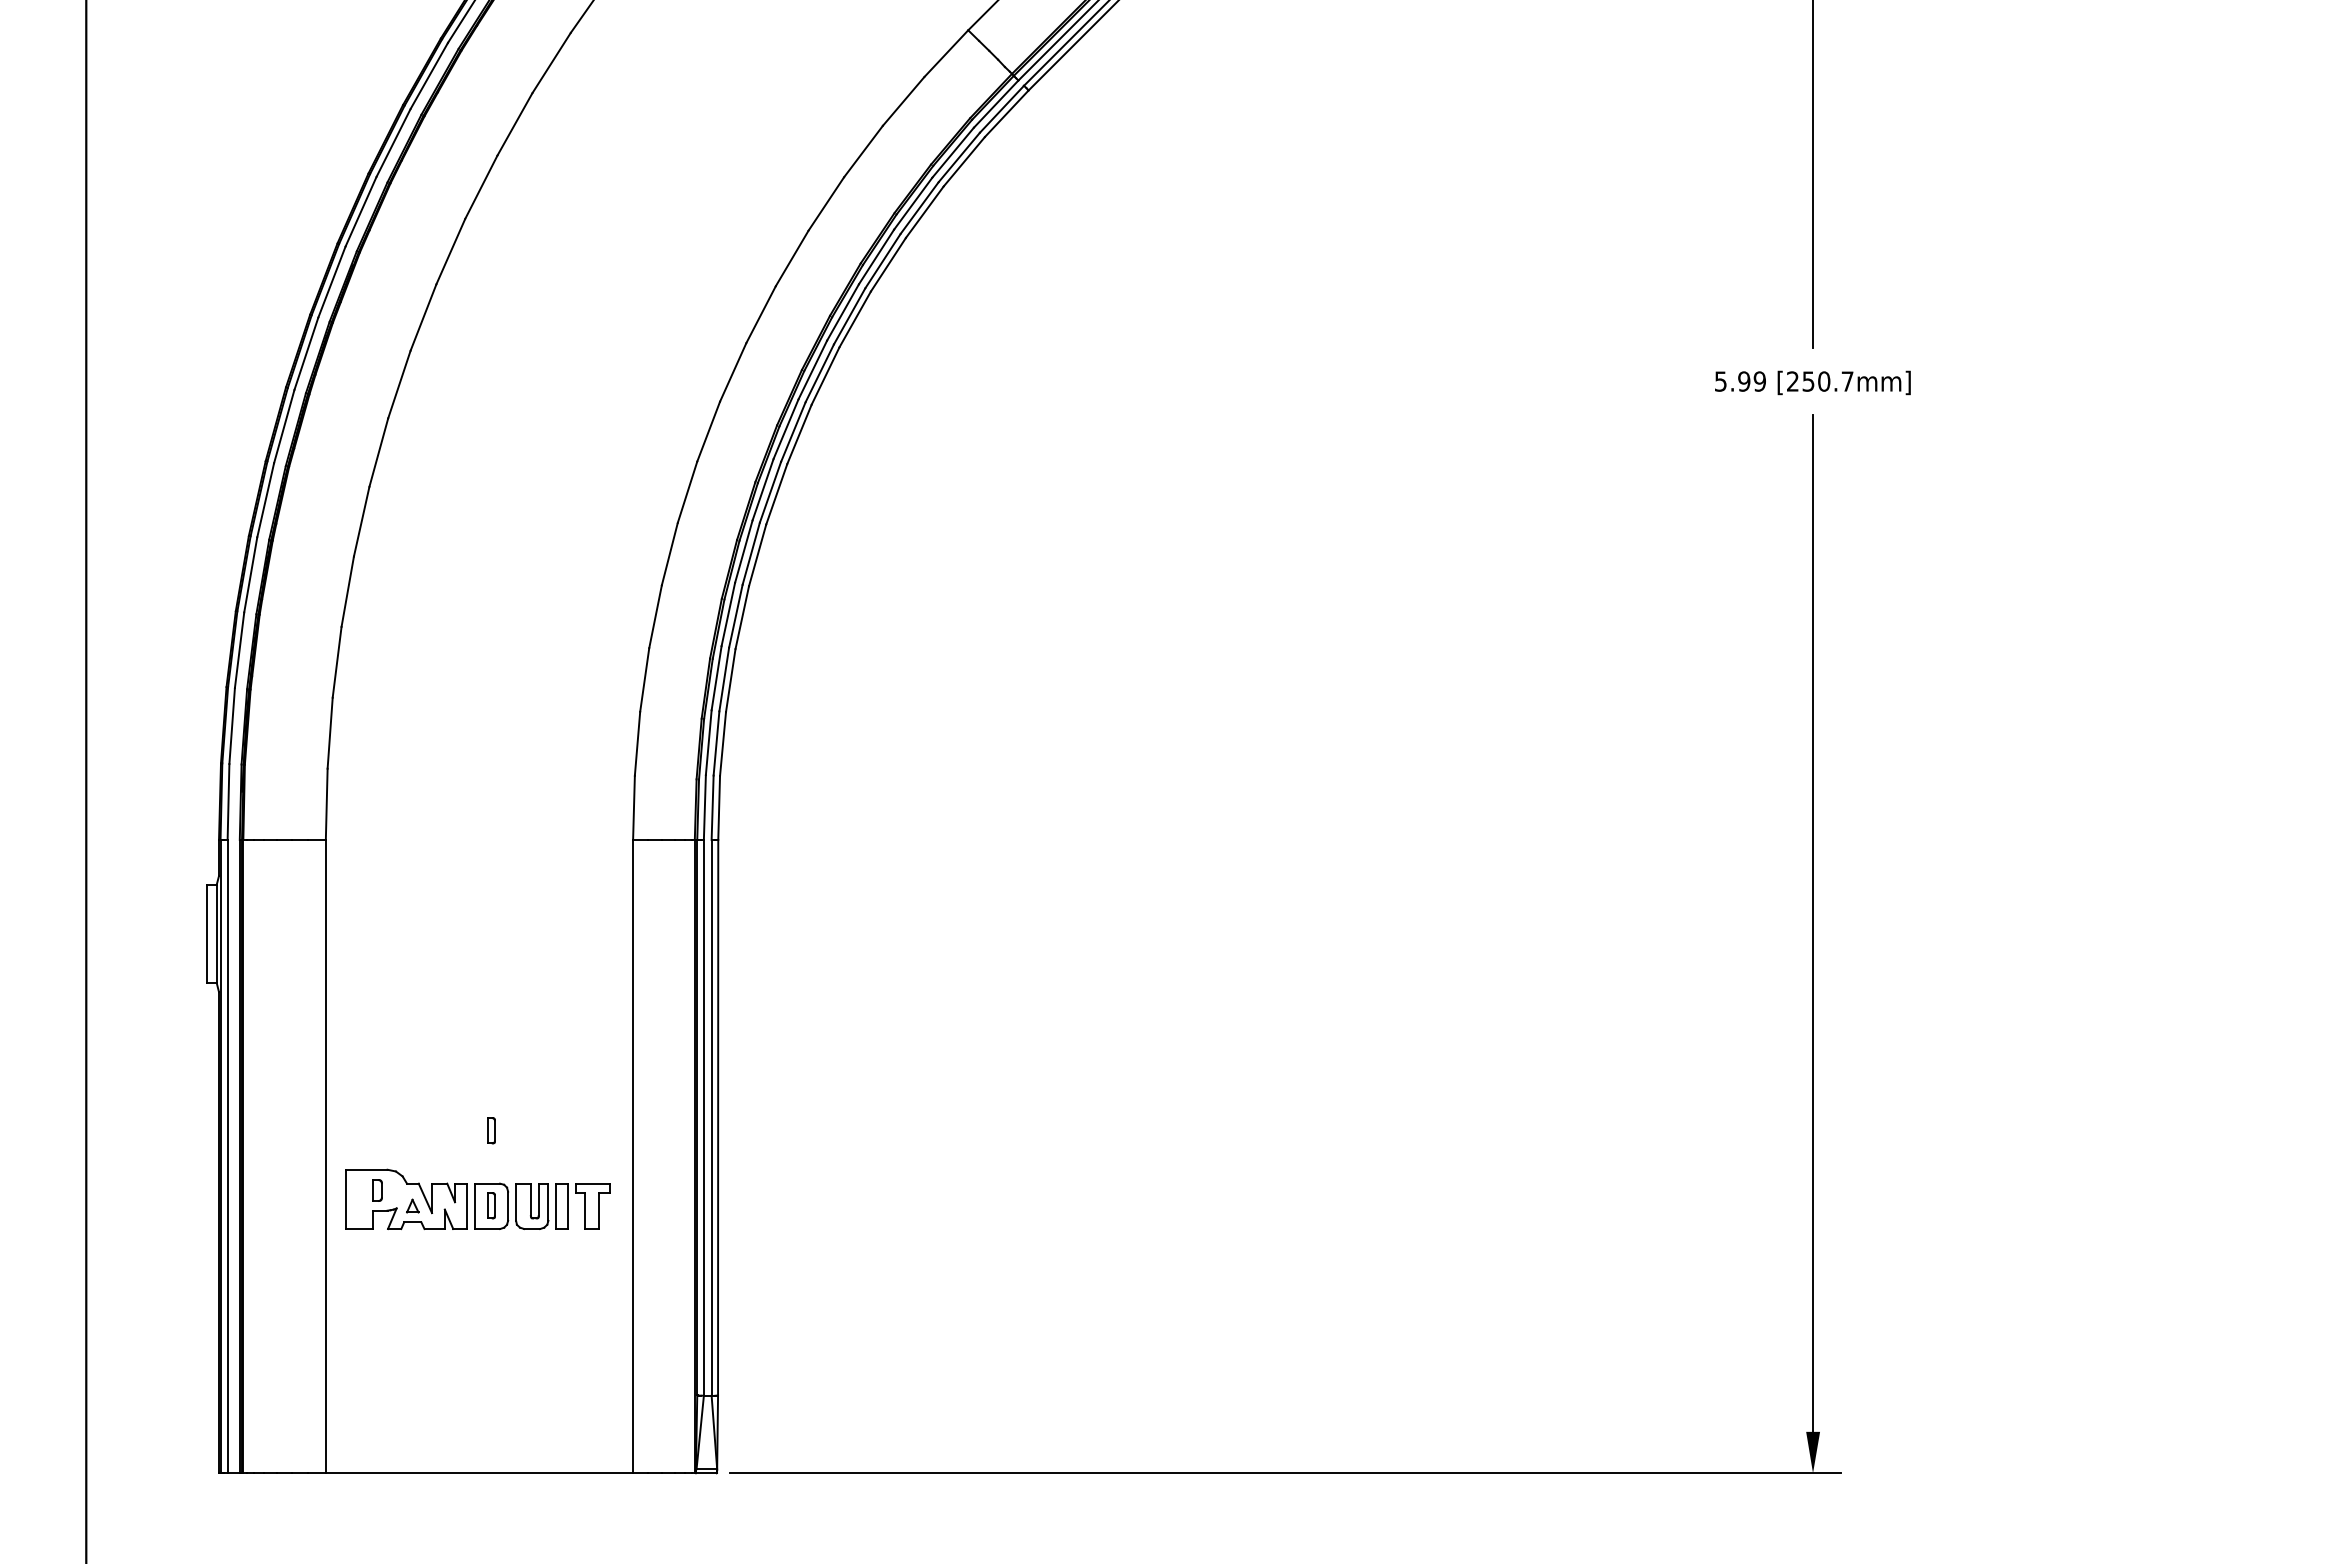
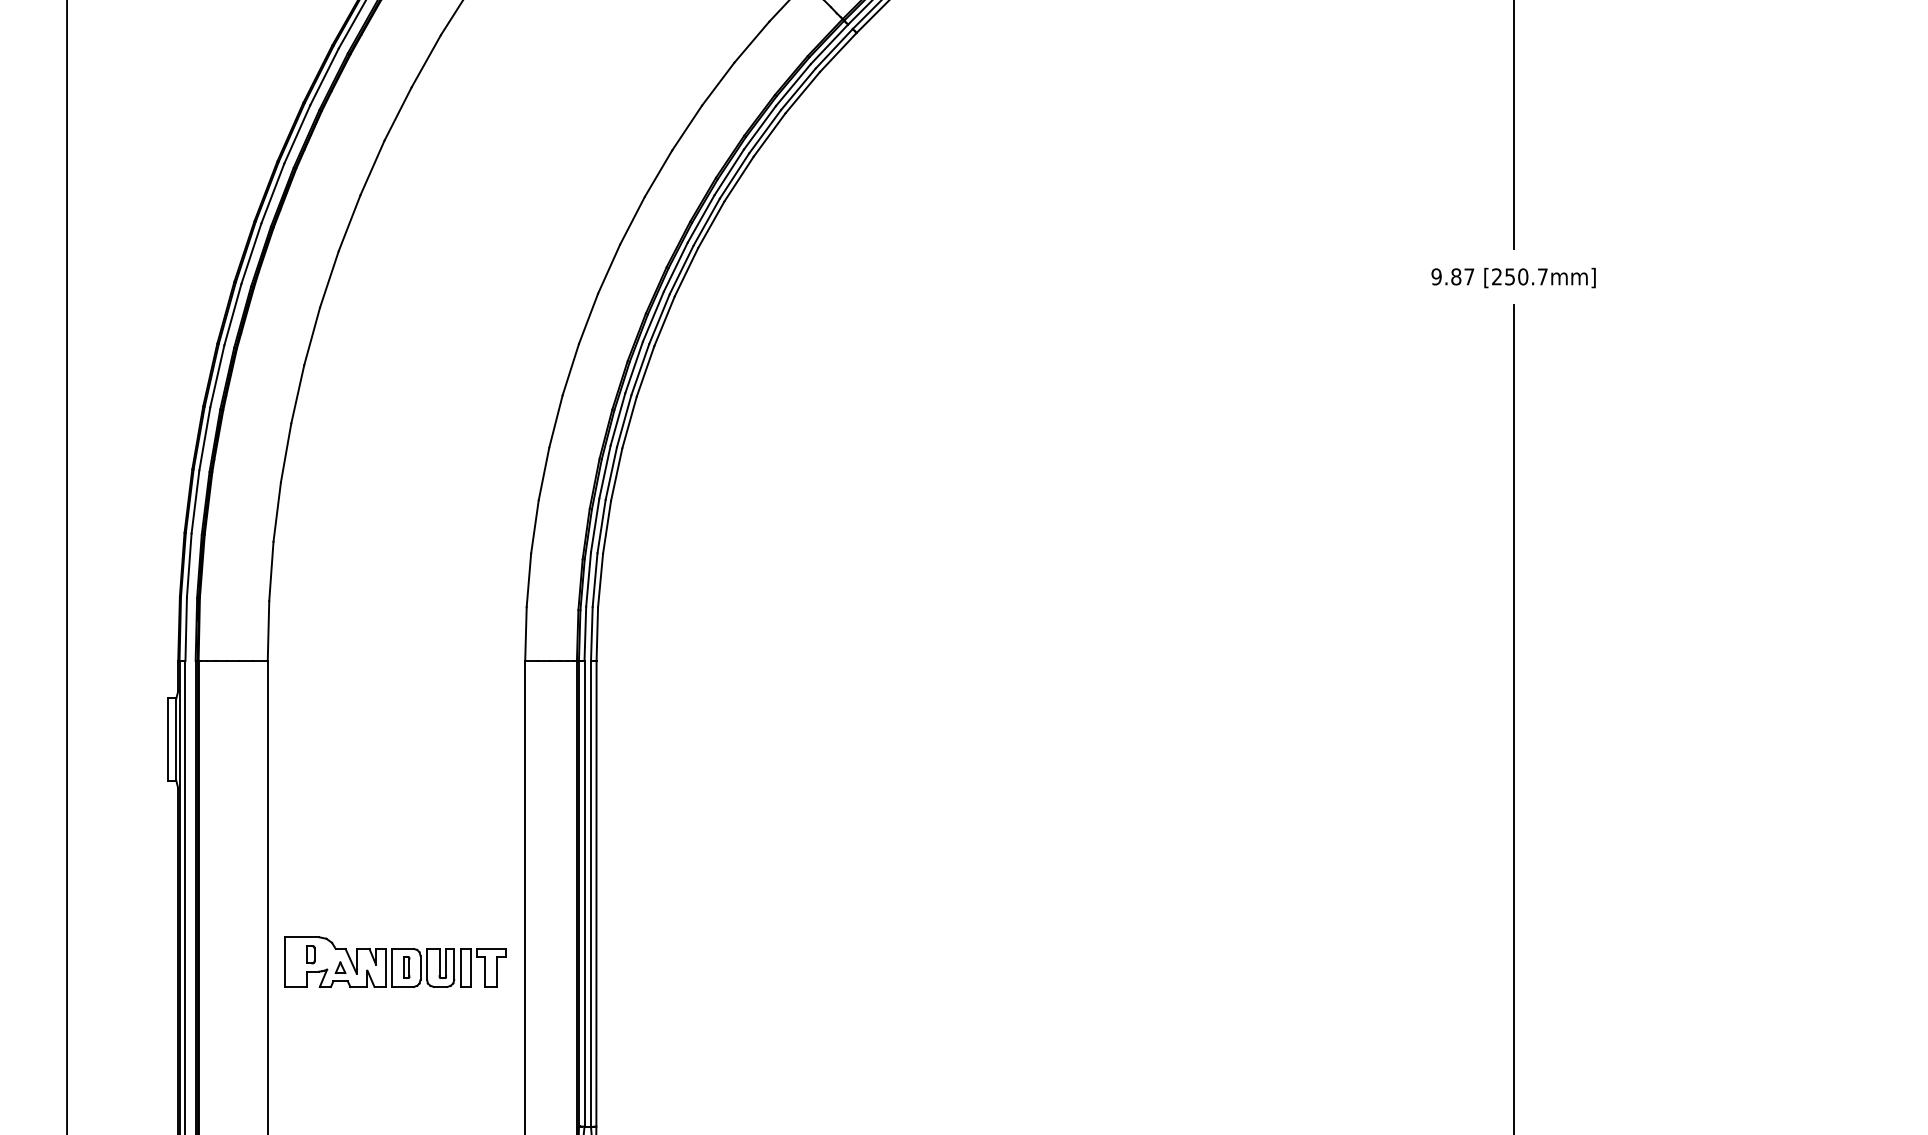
text: (1739, 381) -> (1452, 276), 5.99 -> 9.87
part: (491, 1130) -> (406, 904), removed

